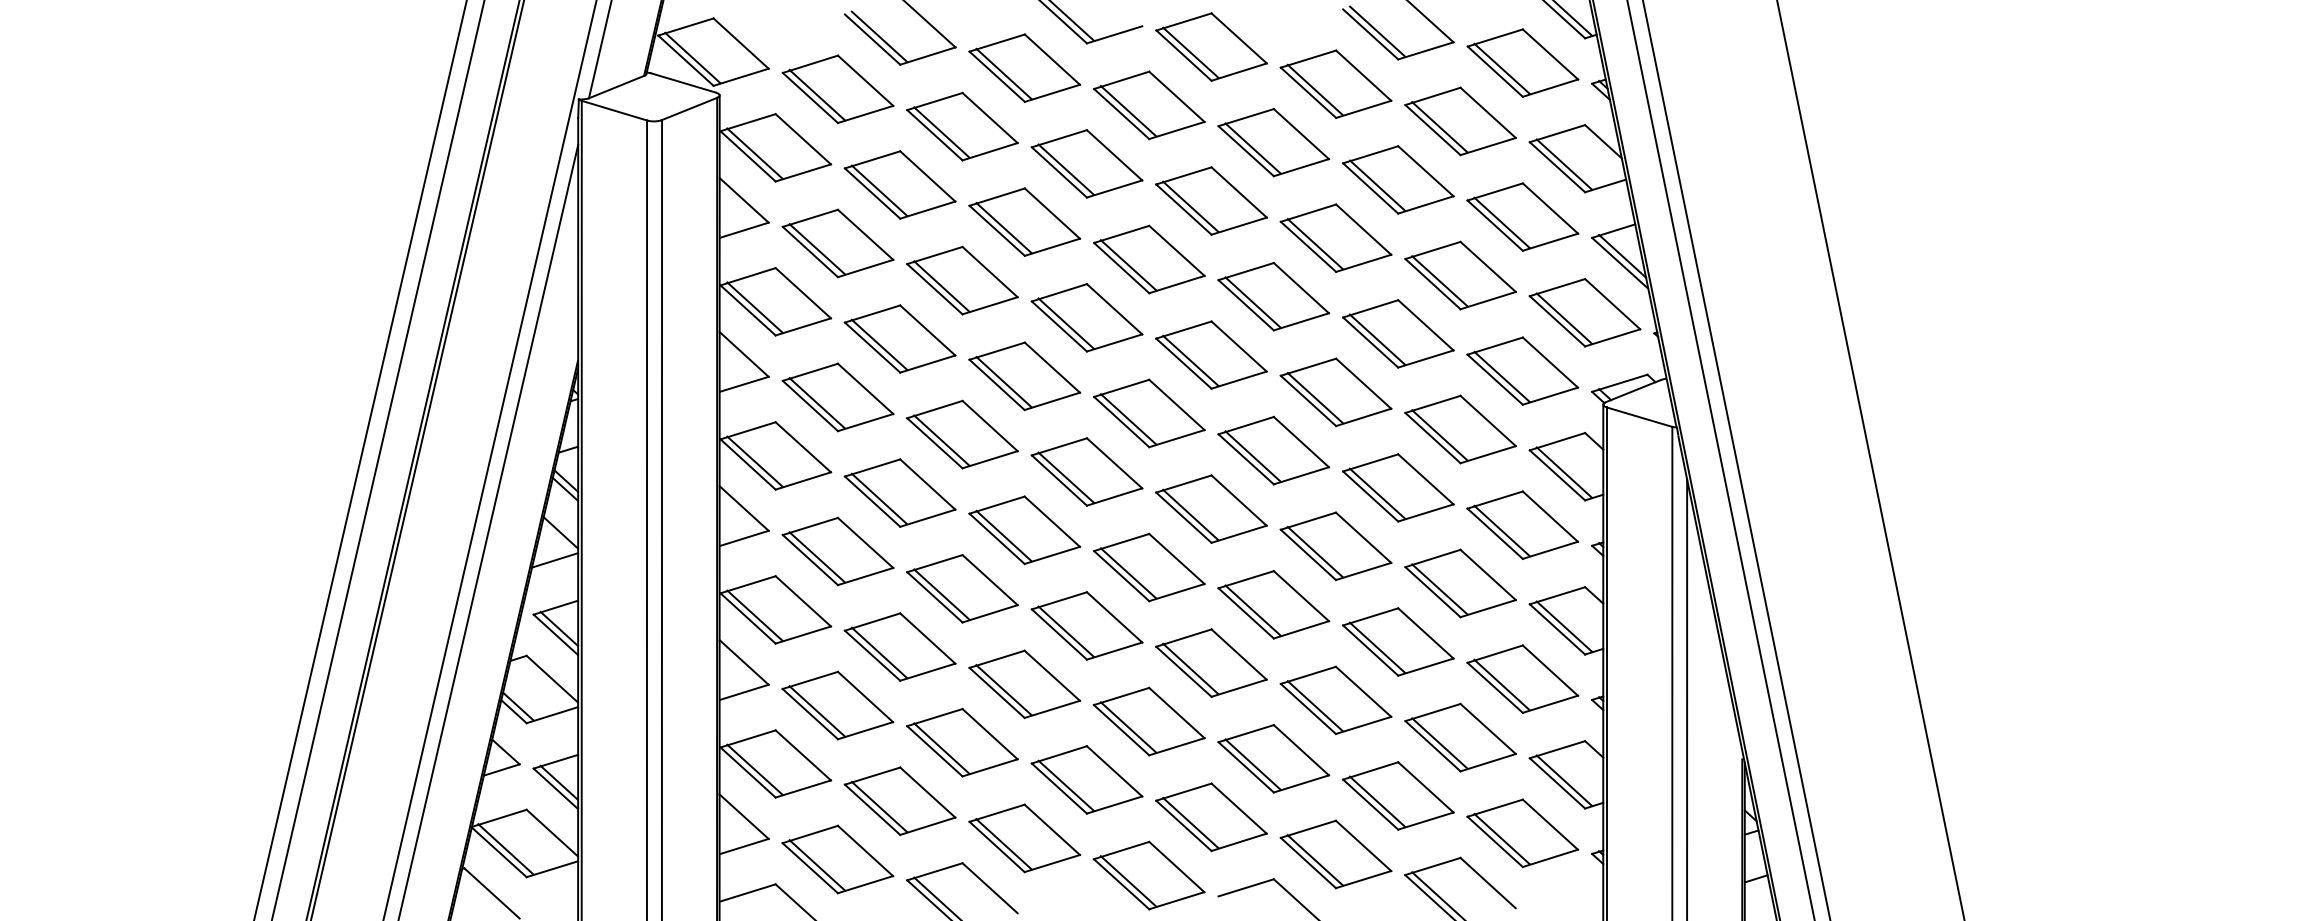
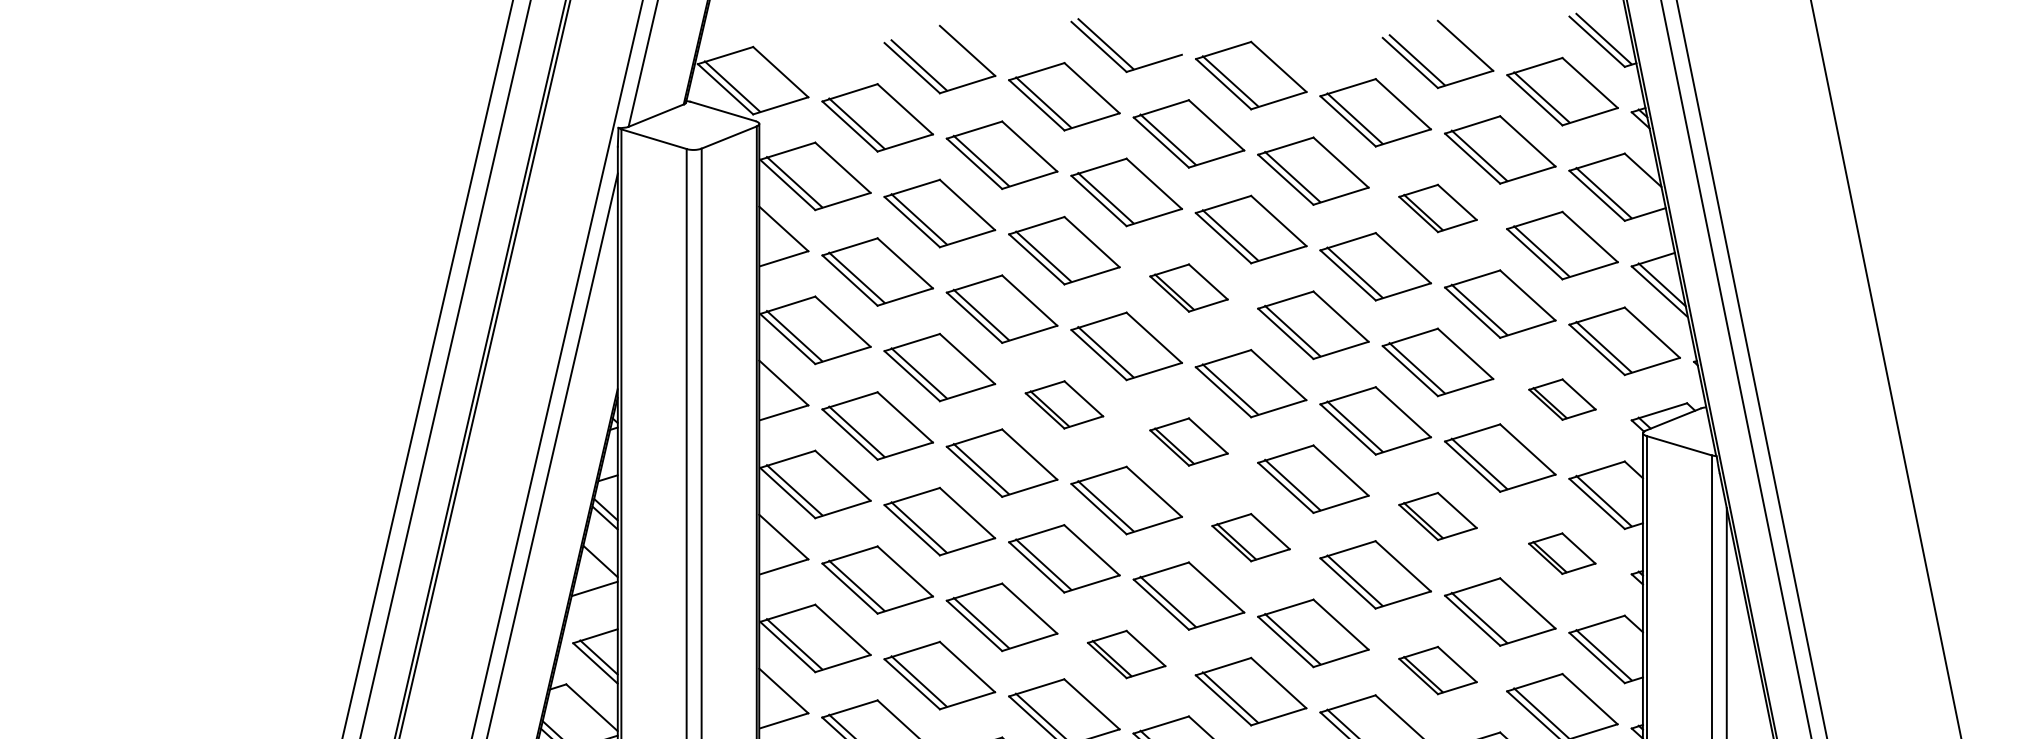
part: (1398, 179) -> (1438, 208), size x0.7
part: (1149, 259) -> (1189, 288), size x0.7
part: (1522, 370) -> (1562, 399), size x0.6
part: (1024, 376) -> (1064, 405), size x0.7
part: (1149, 413) -> (1189, 442), size x0.7
part: (1398, 487) -> (1438, 516), size x0.7
part: (1211, 508) -> (1251, 537), size x0.7
part: (1522, 524) -> (1562, 553), size x0.6
part: (1086, 625) -> (1126, 654), size x0.7
part: (1398, 641) -> (1438, 670), size x0.7

